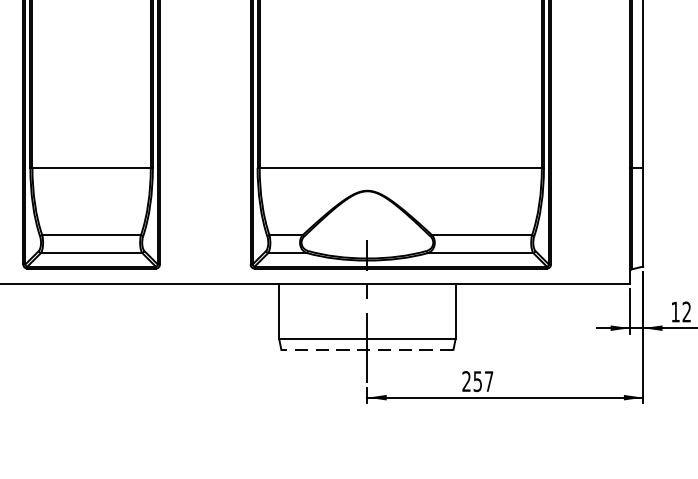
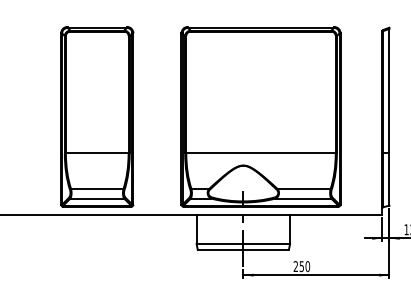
line: (367, 349) -> (243, 249), dashed -> solid
text: (488, 381) -> (307, 266), 257 -> 250

